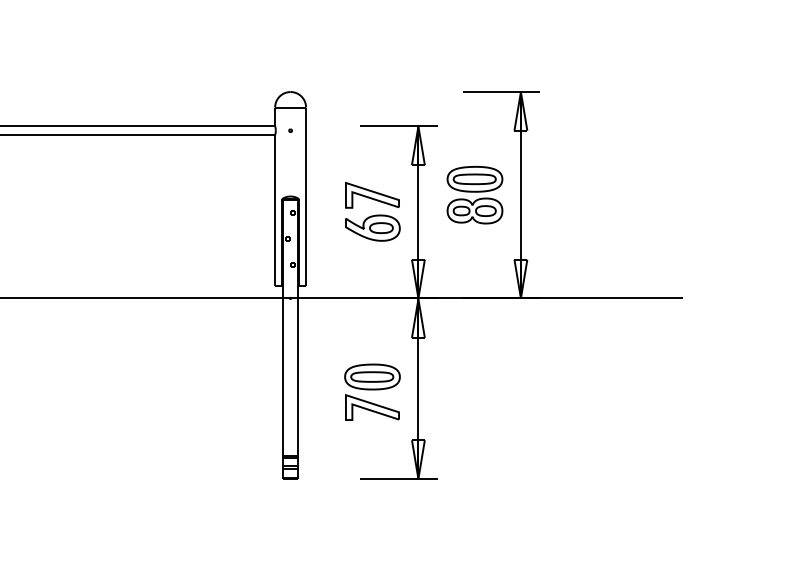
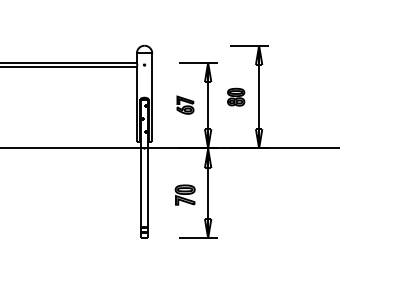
part: (473, 196) -> (235, 97), size x0.6
part: (372, 210) -> (185, 104), size x0.6
part: (370, 391) -> (184, 194), size x0.7

